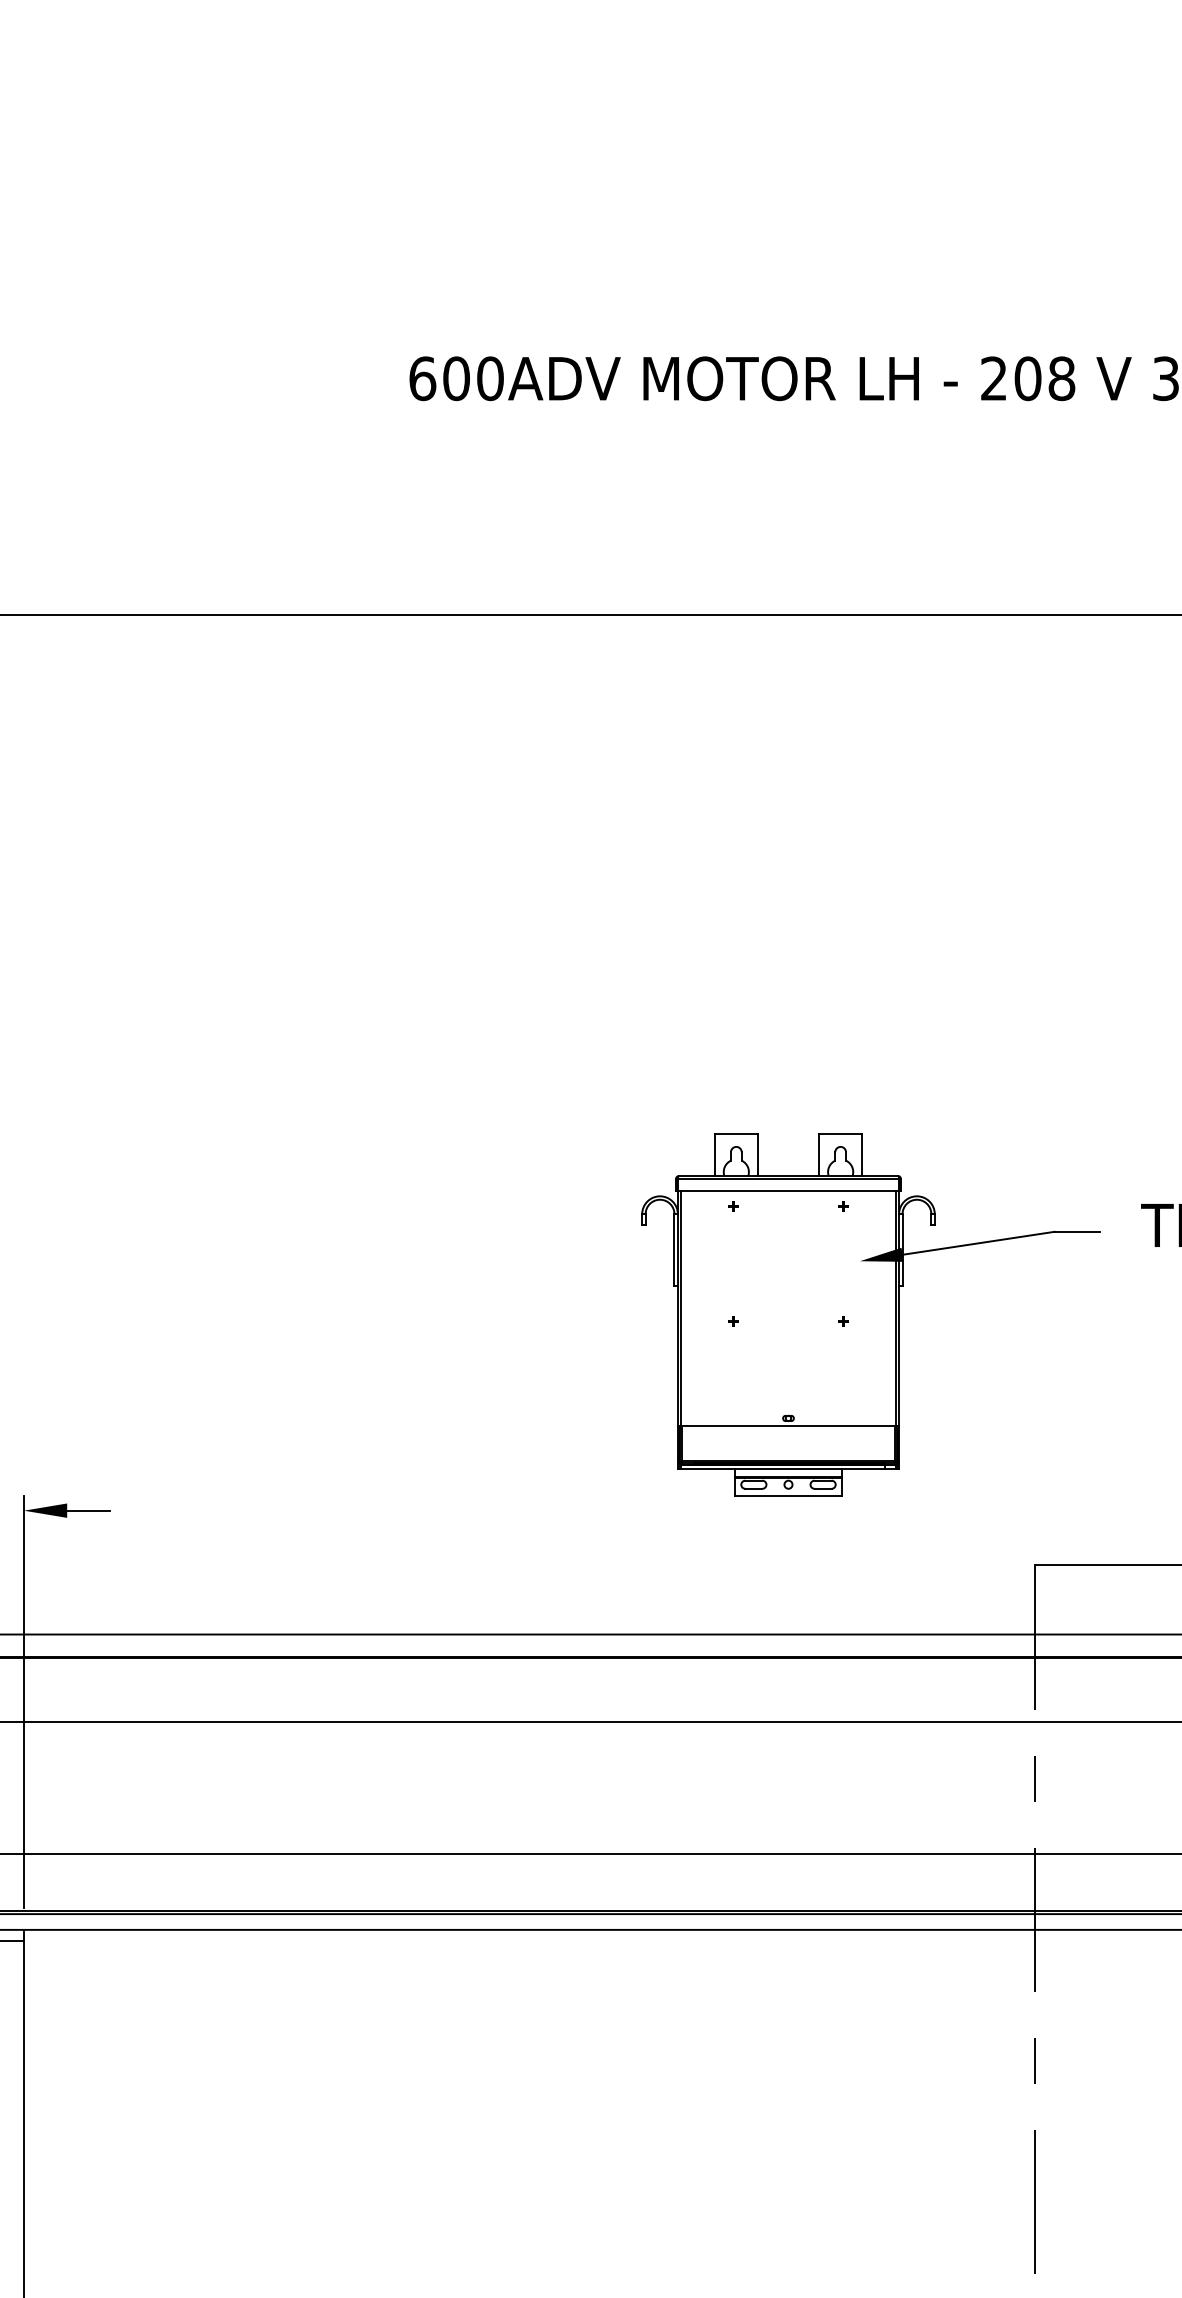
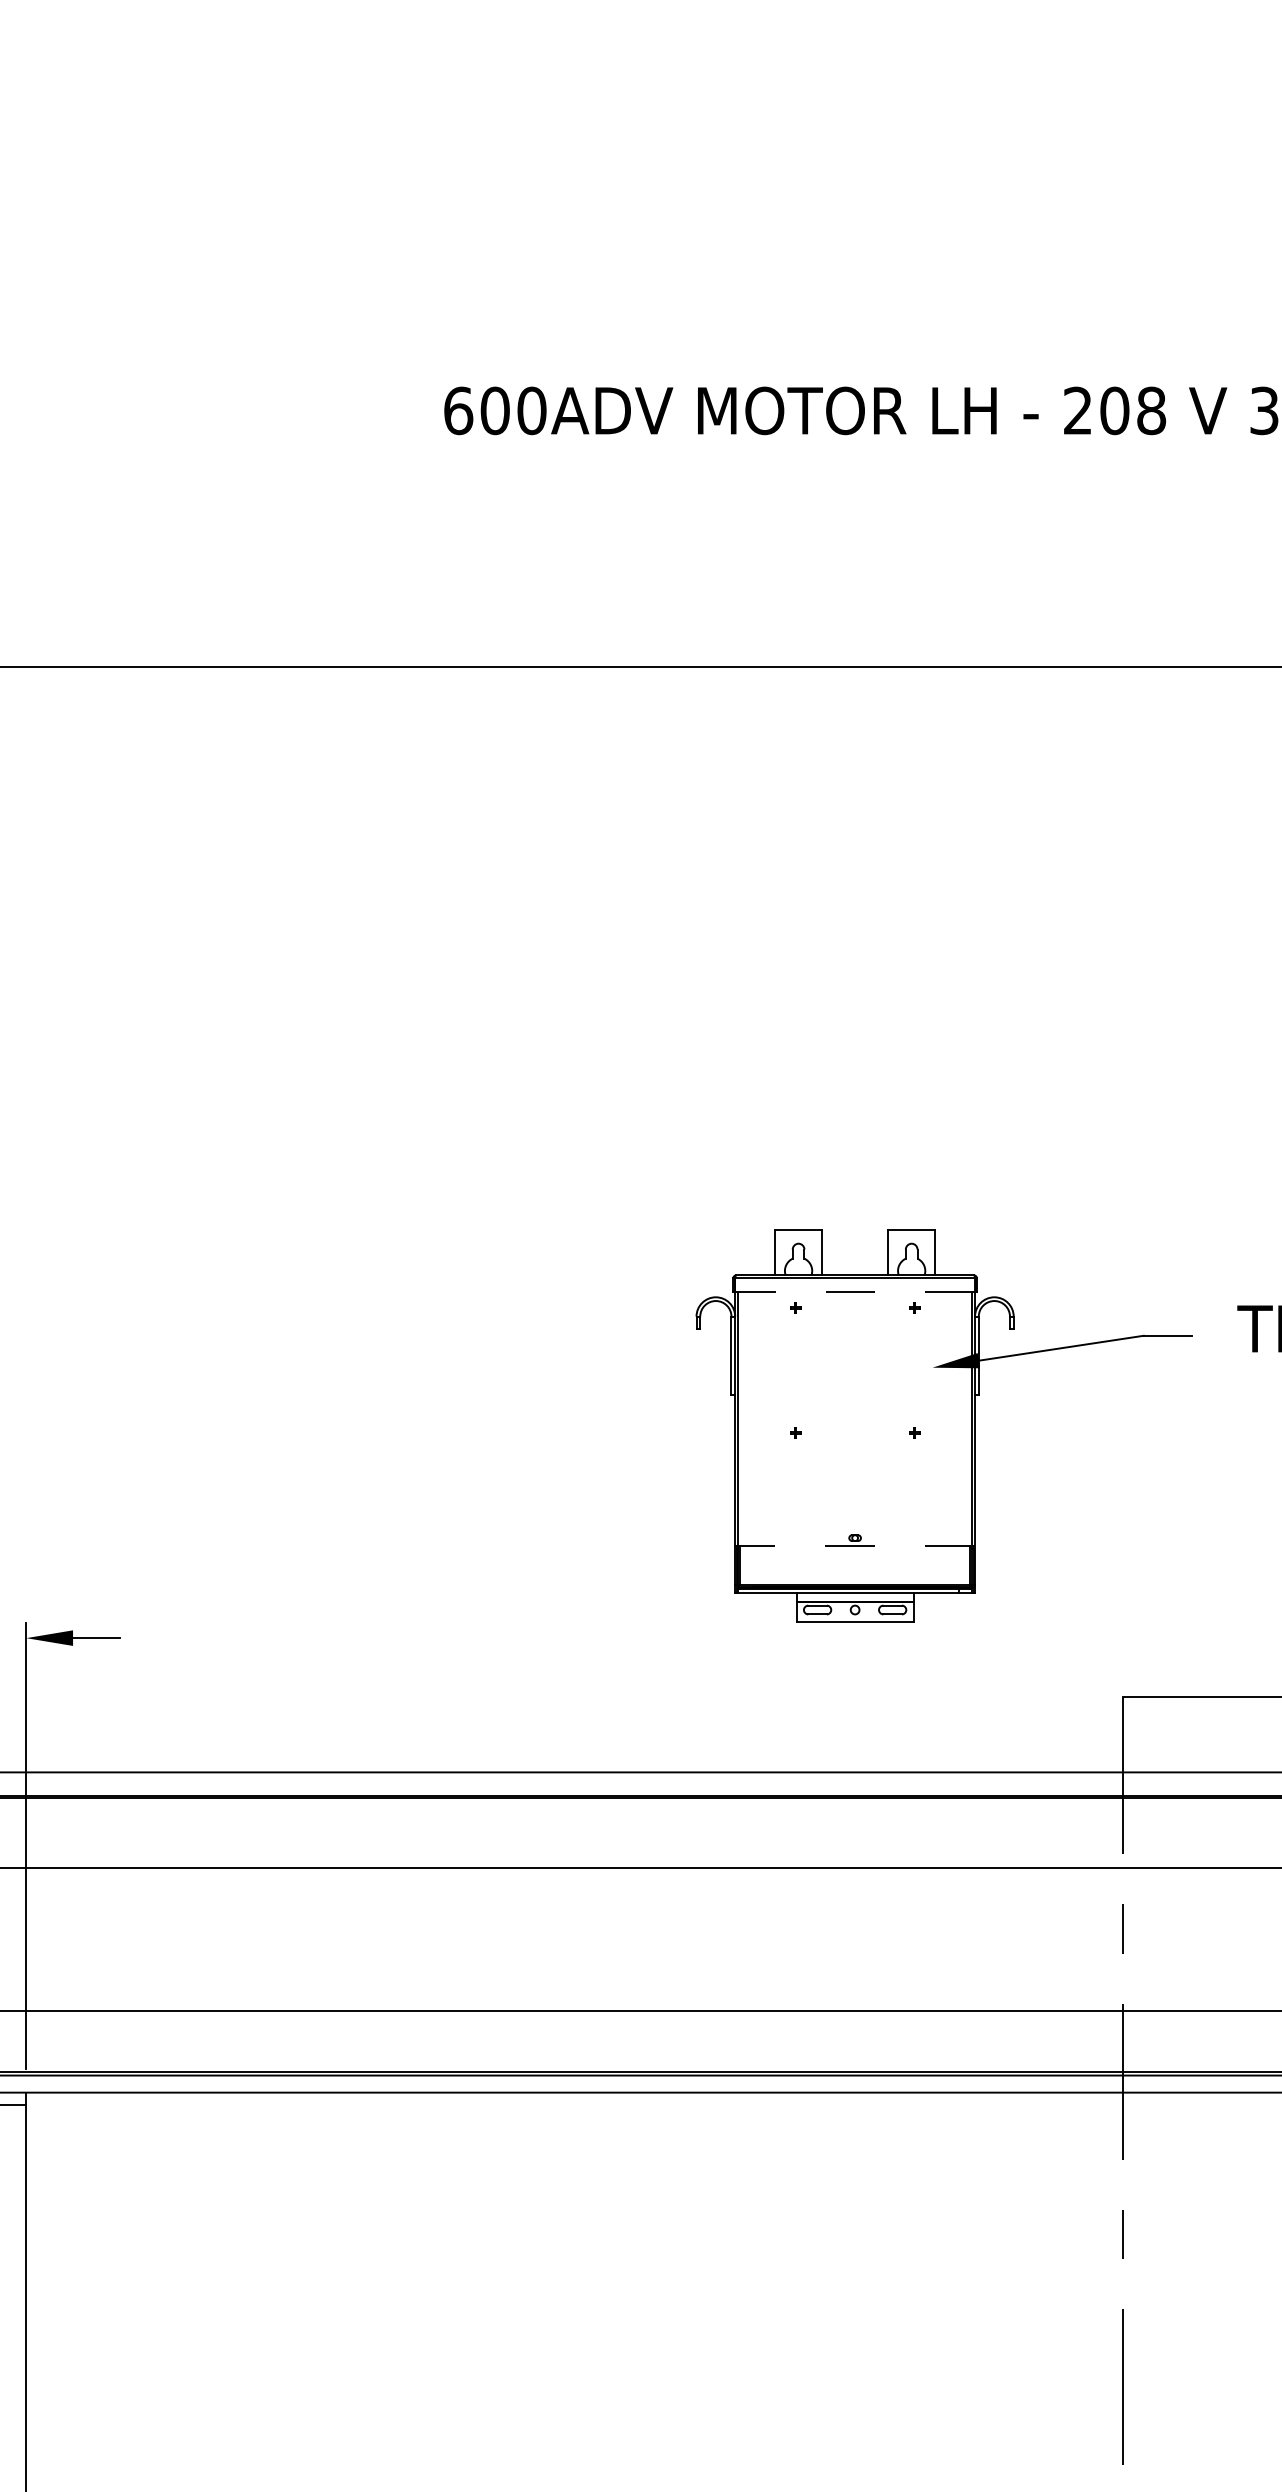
line: (788, 1191) -> (855, 1292), solid -> dashed
line: (788, 1425) -> (855, 1545), solid -> dashed

